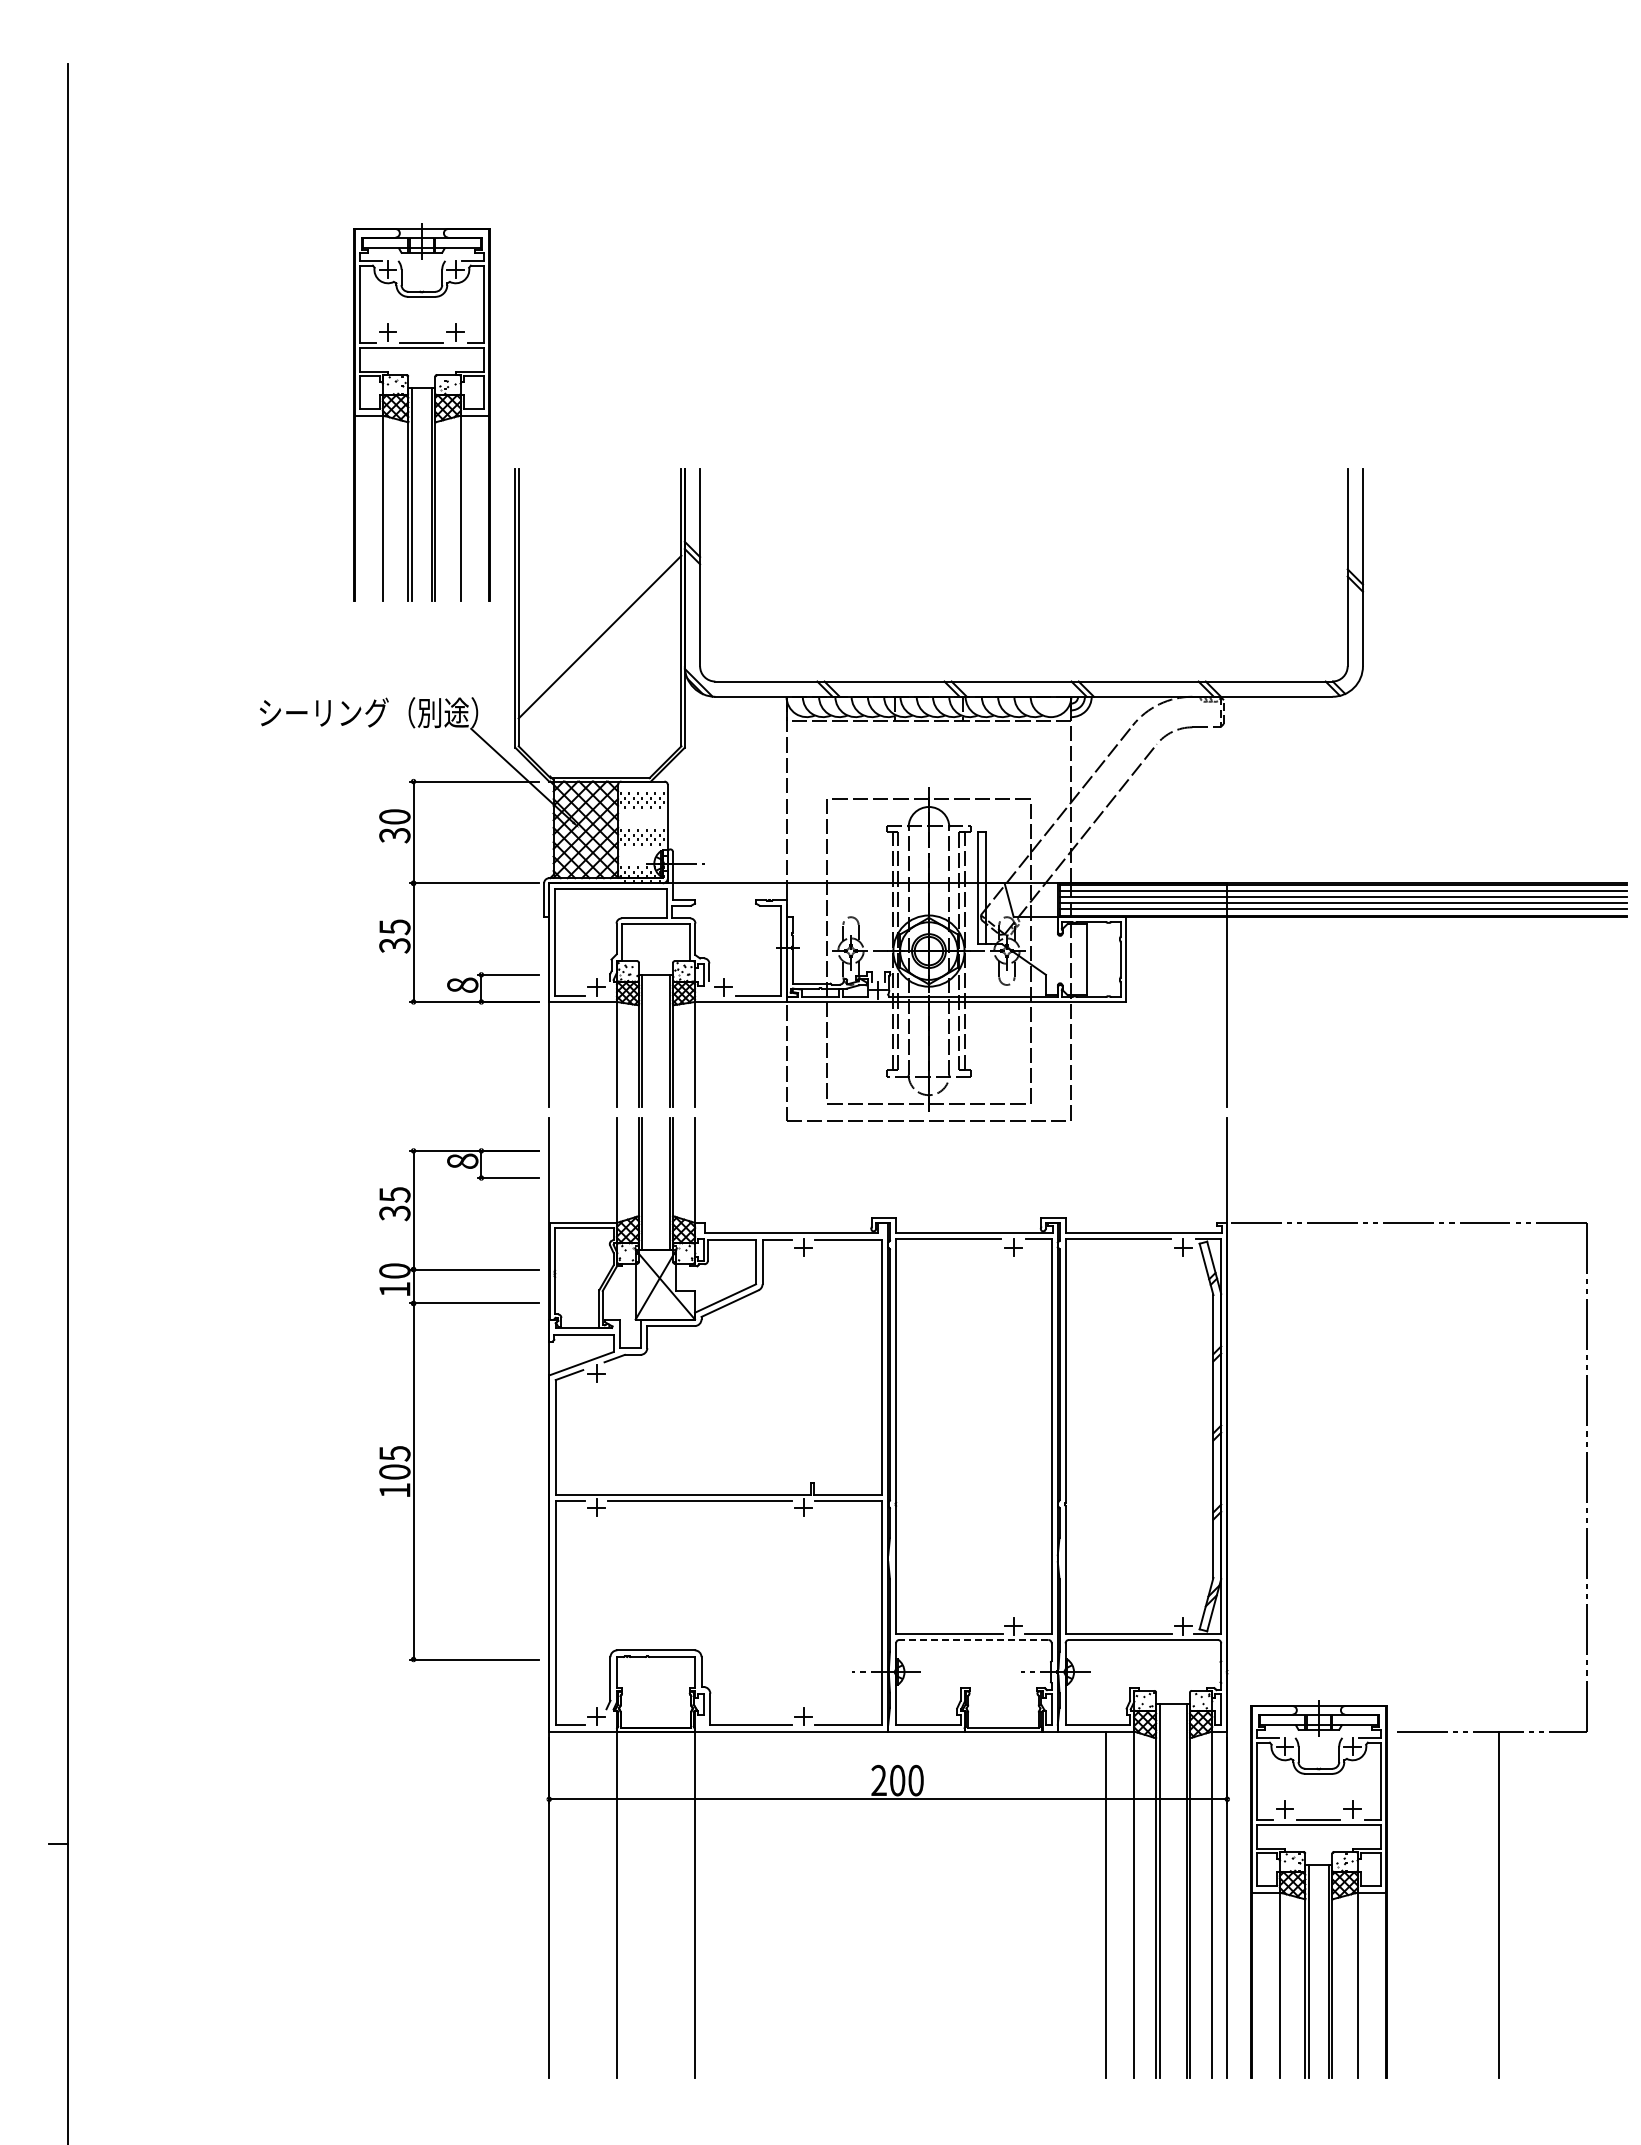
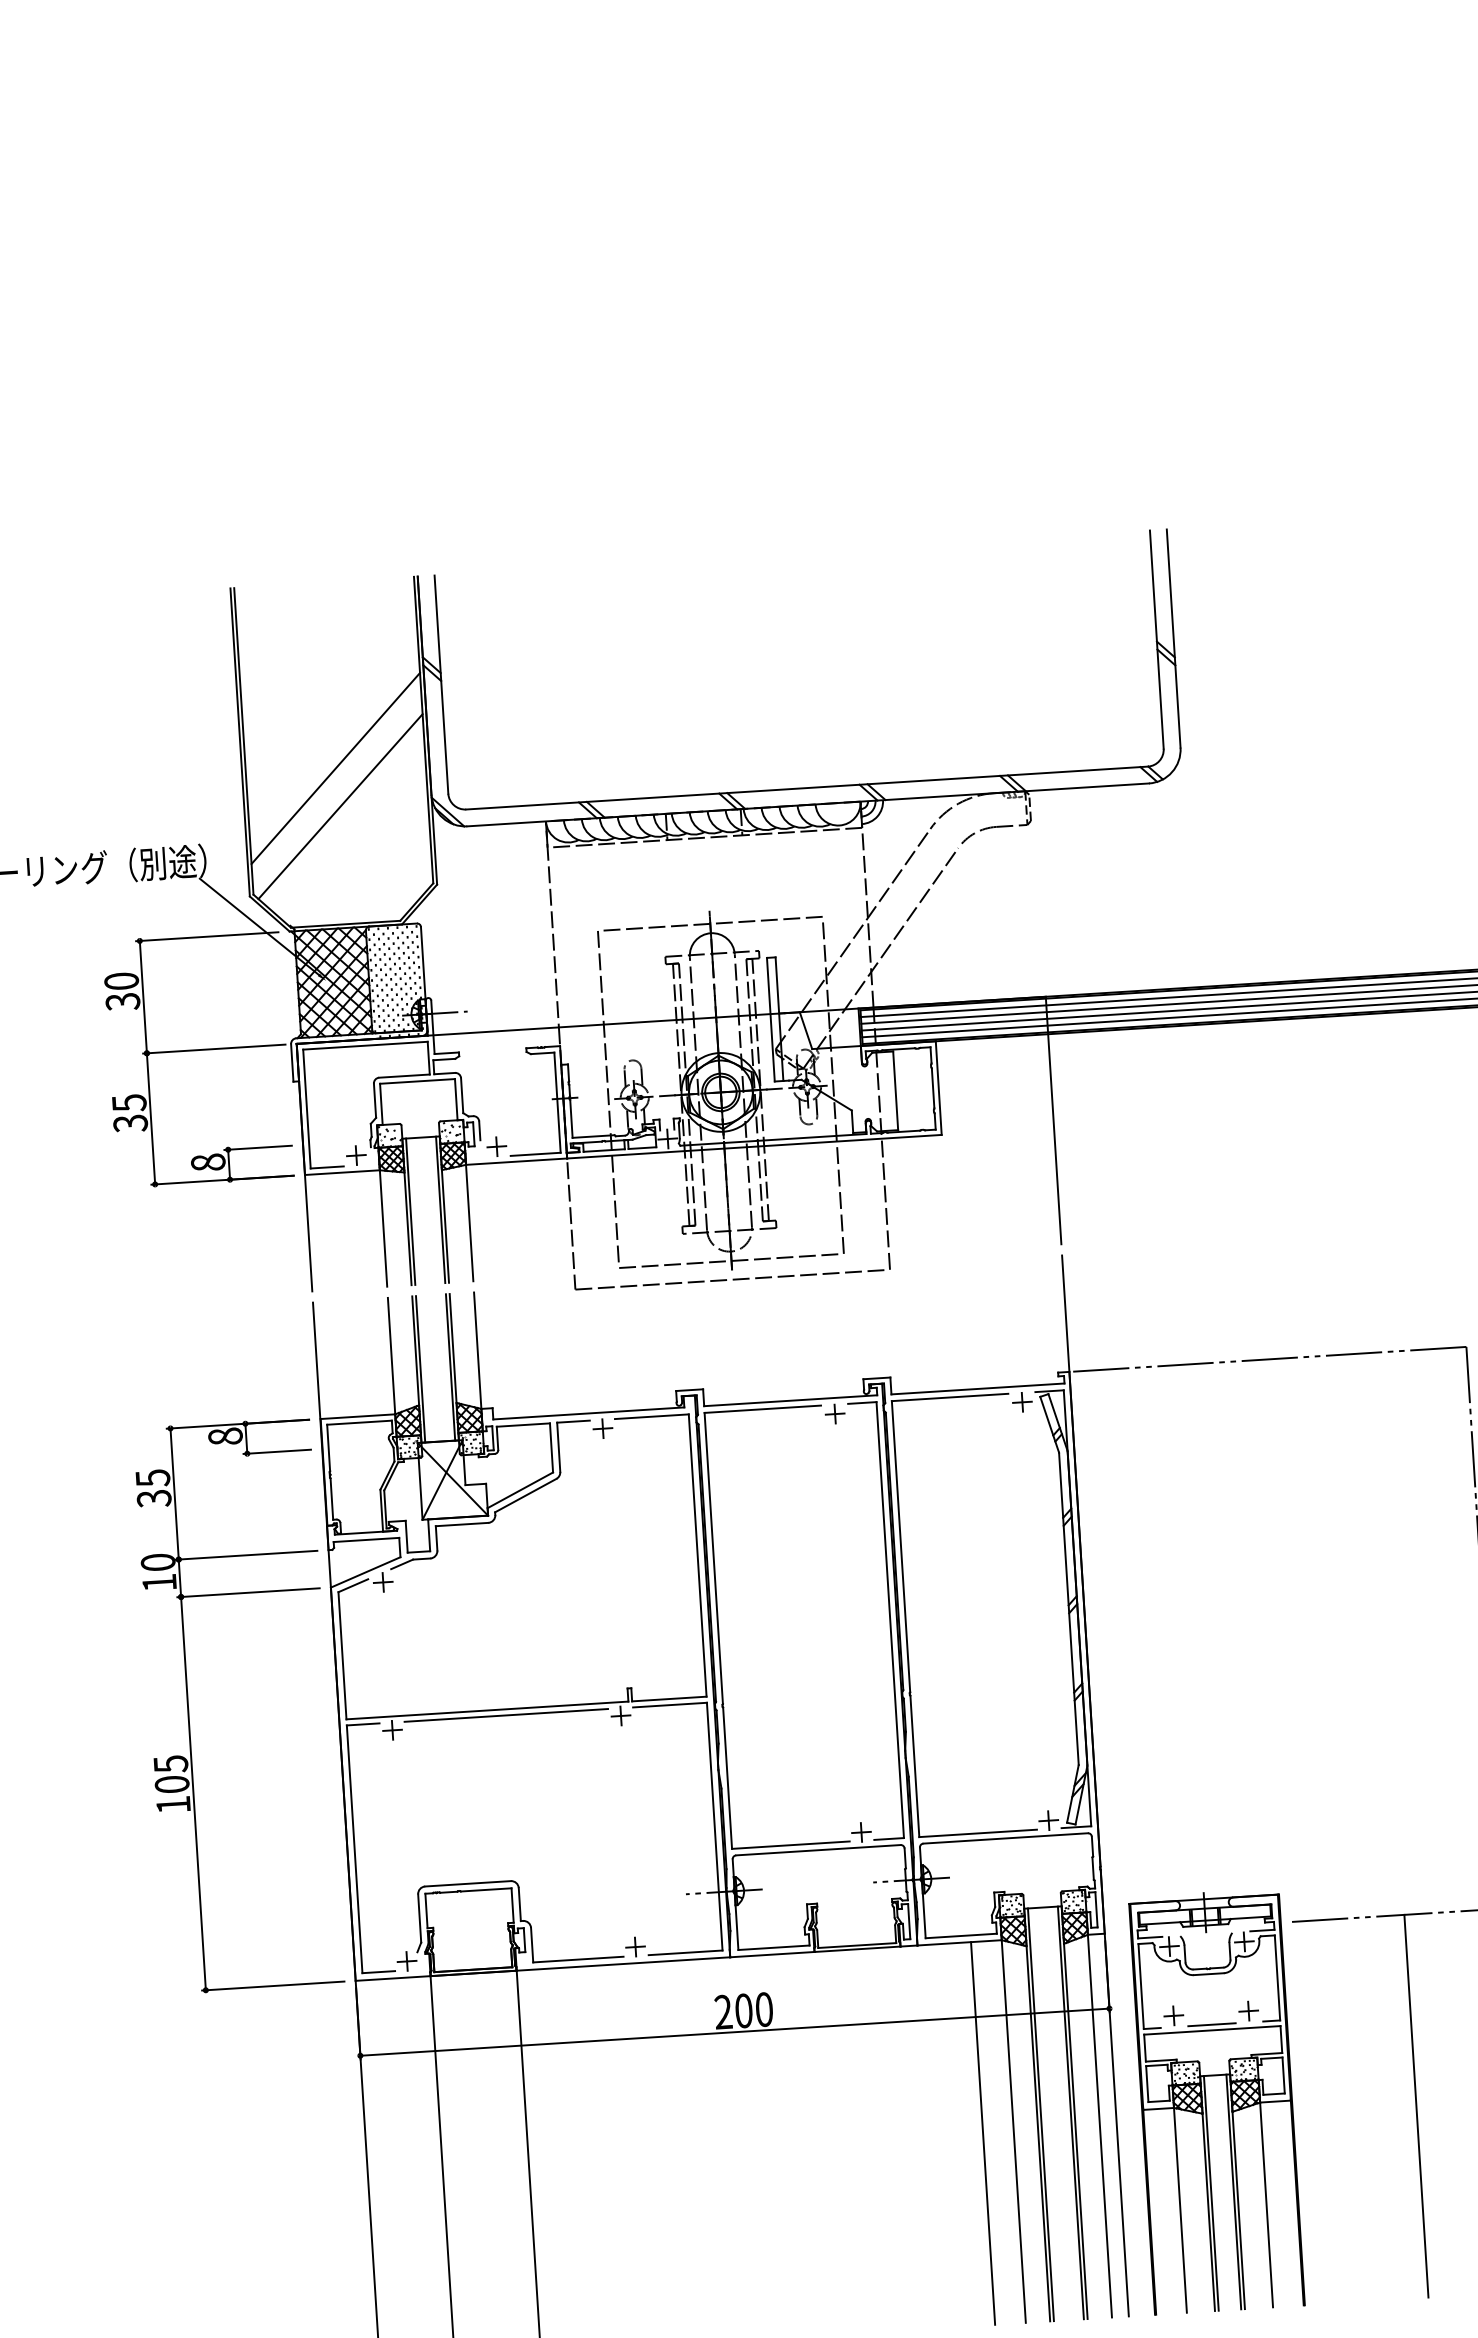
part: (412, 412) -> (112, 533), removed
line: (601, 671) -> (339, 806), added
part: (414, 1405) -> (189, 1709), moved
line: (973, 1639) -> (817, 1849), dashed -> solid

